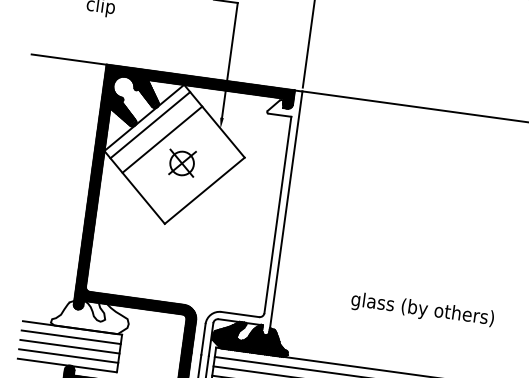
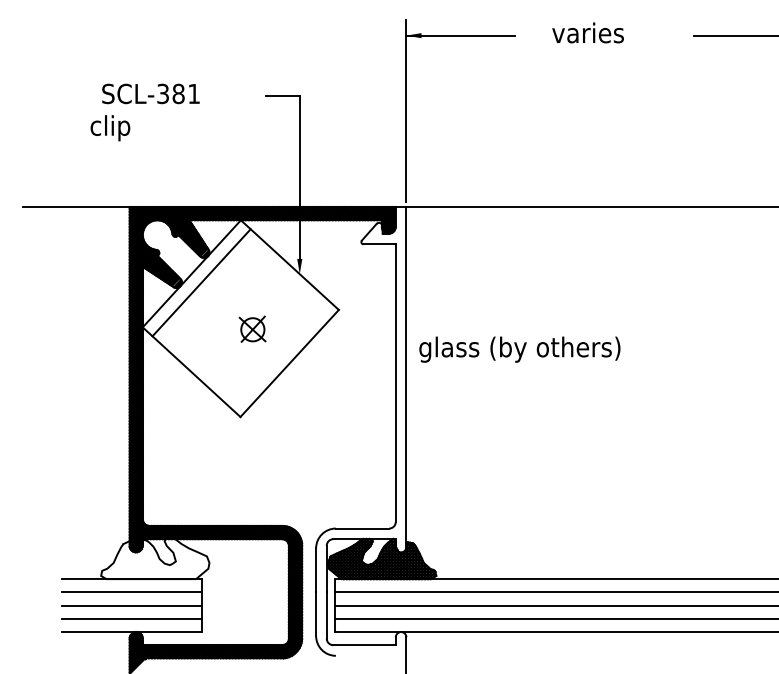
line: (162, 139) -> (221, 300), removed
part: (181, 163) -> (252, 329), size x0.7
text: (422, 309) -> (519, 349), moved

